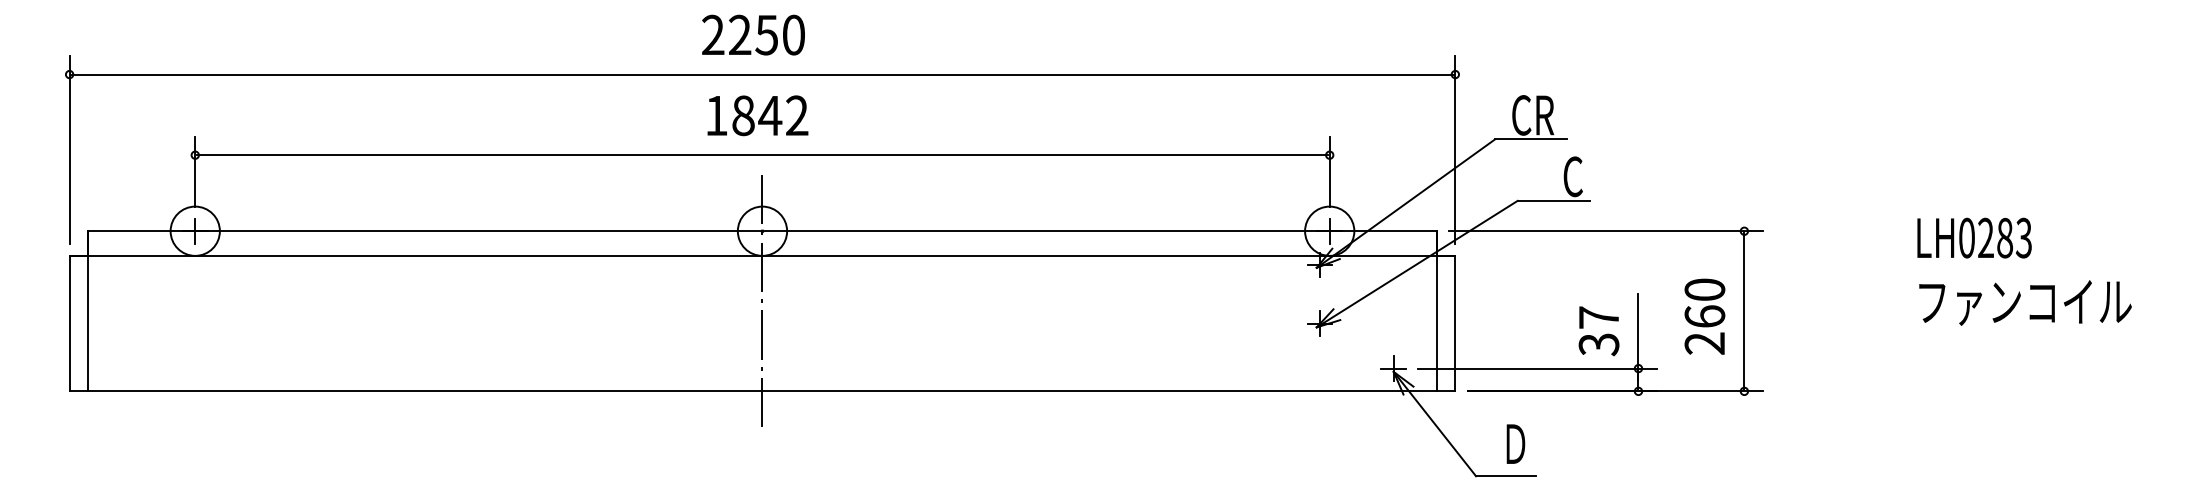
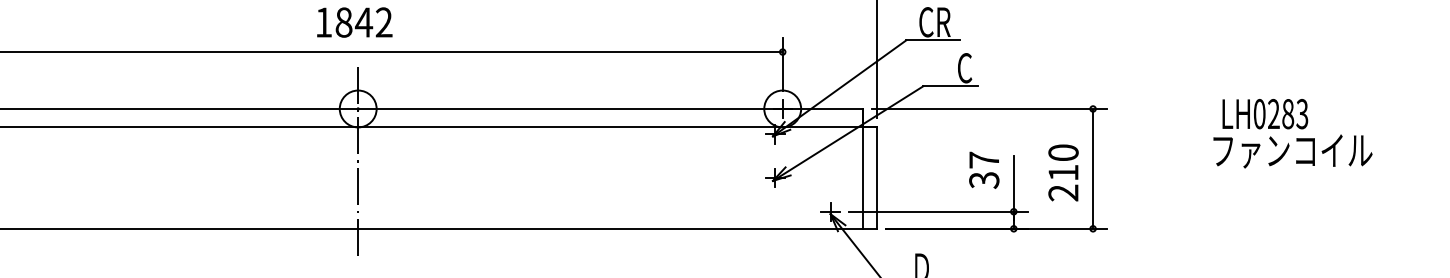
text: (2025, 302) -> (1292, 151), moved
text: (1704, 316) -> (1063, 172), 260 -> 210
text: (1598, 331) -> (983, 170), moved

